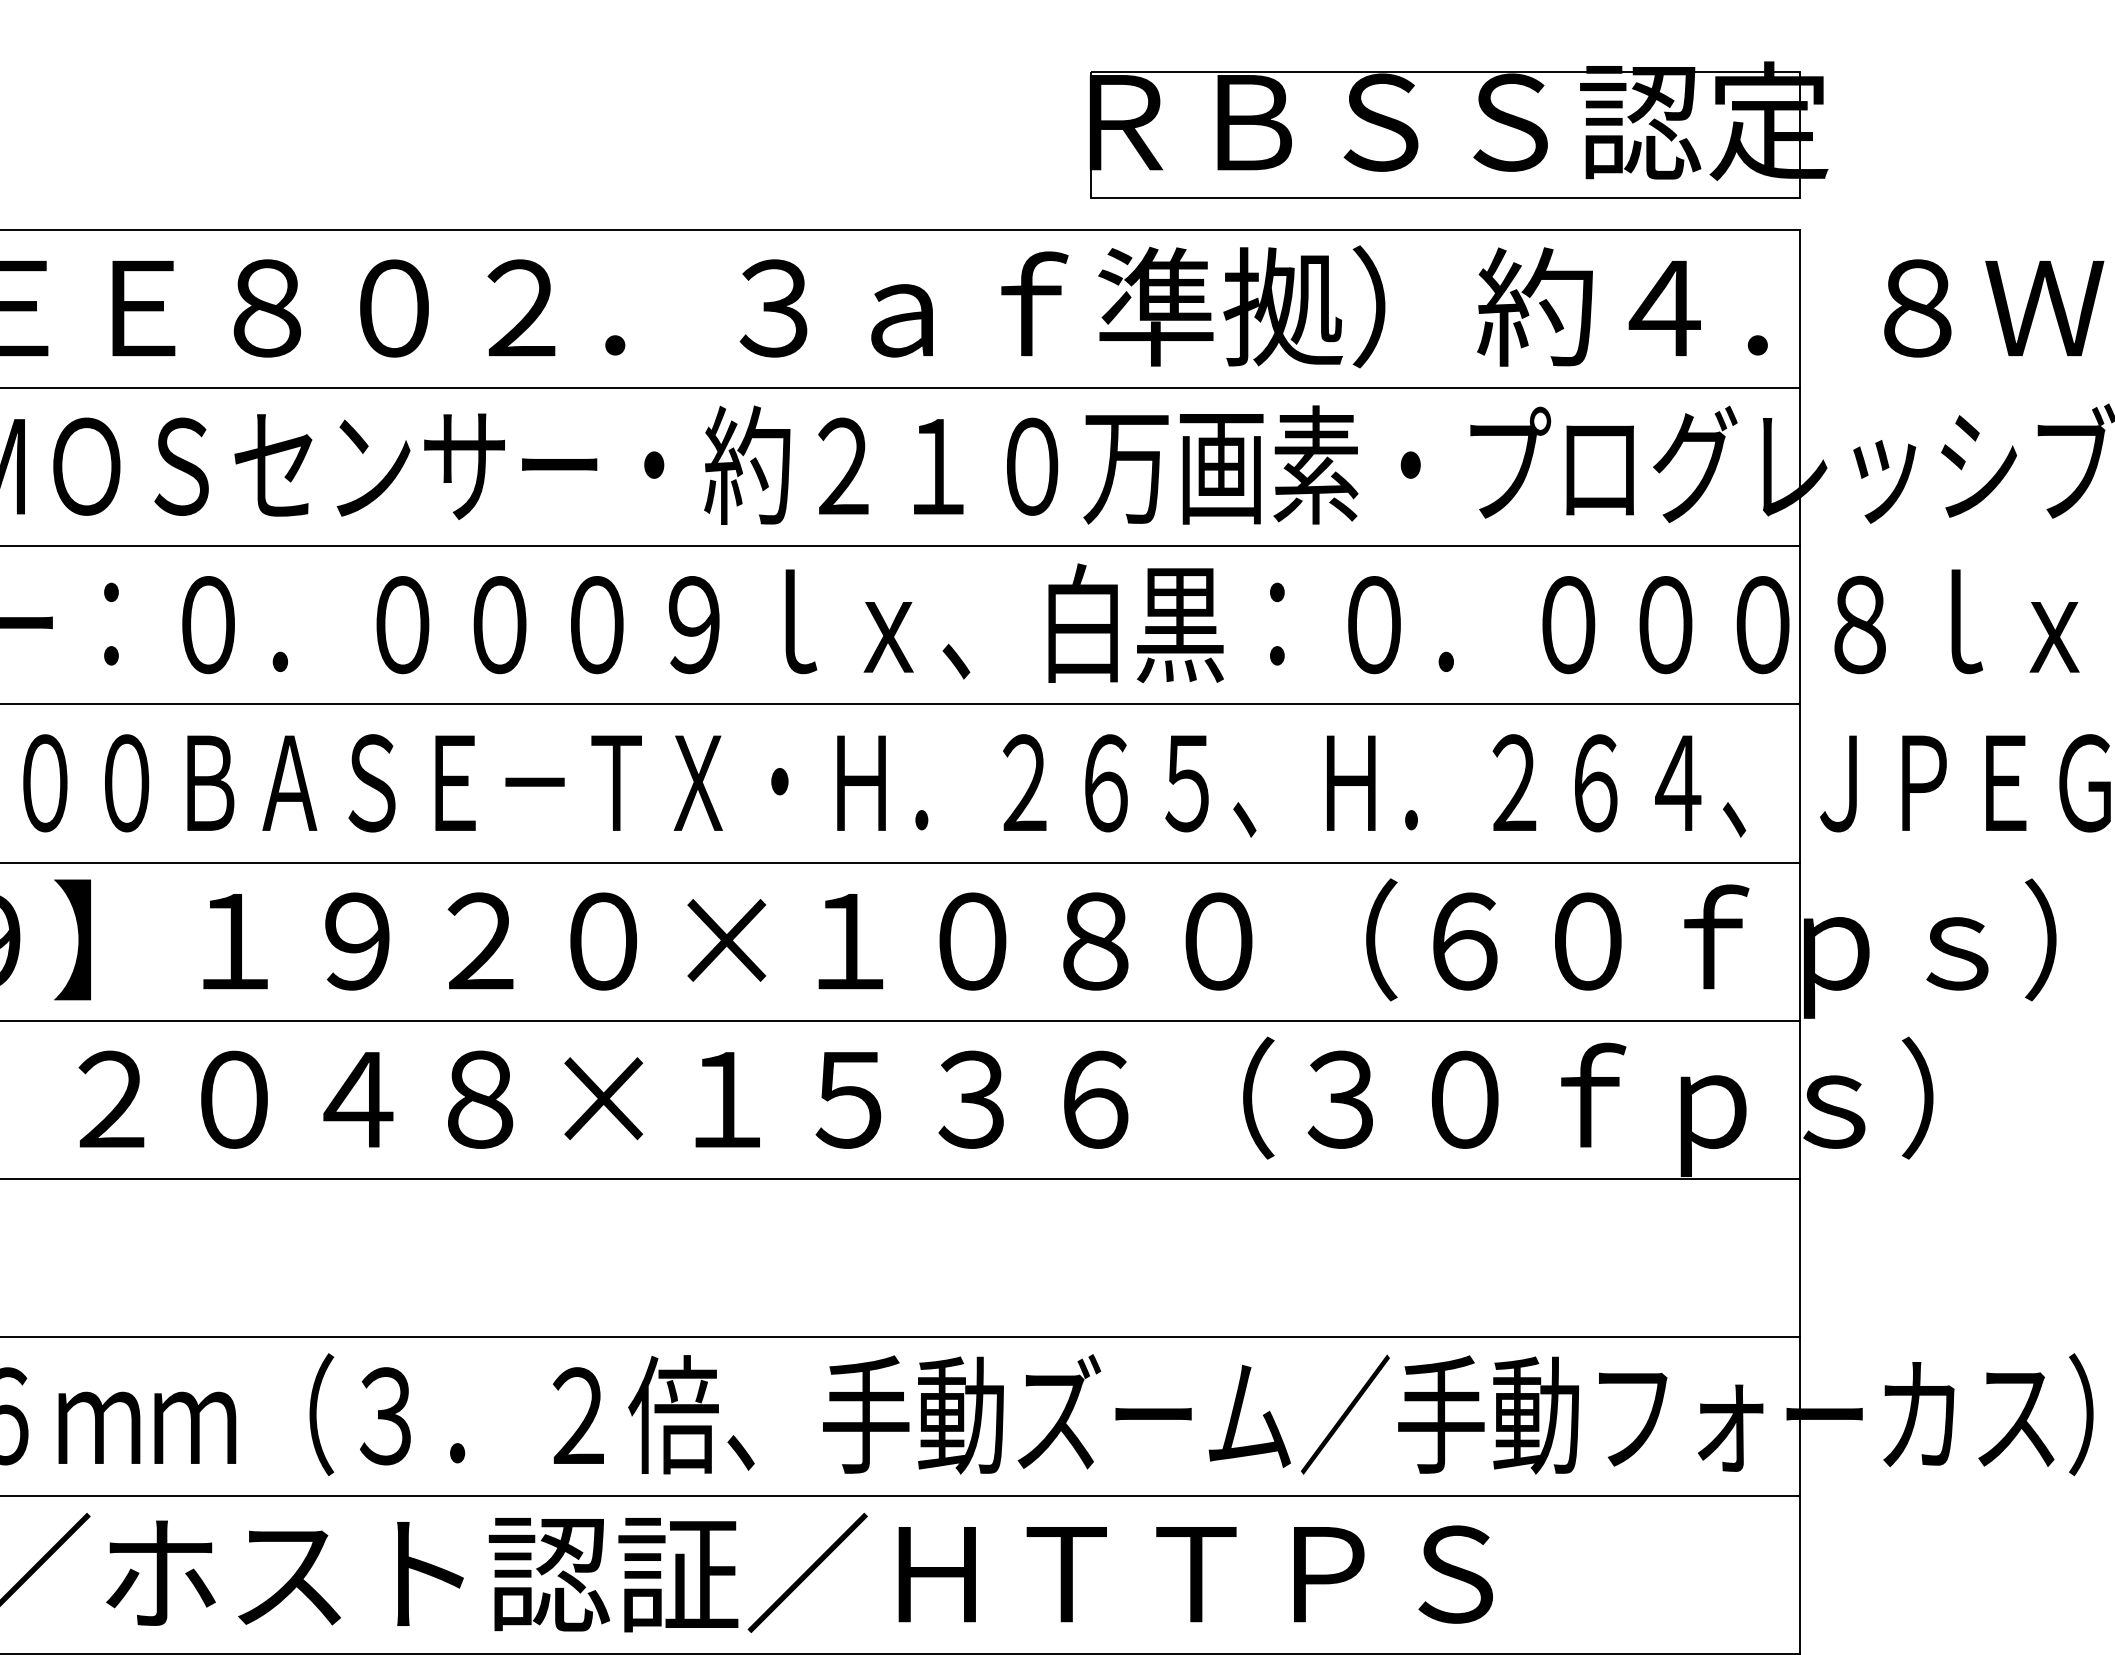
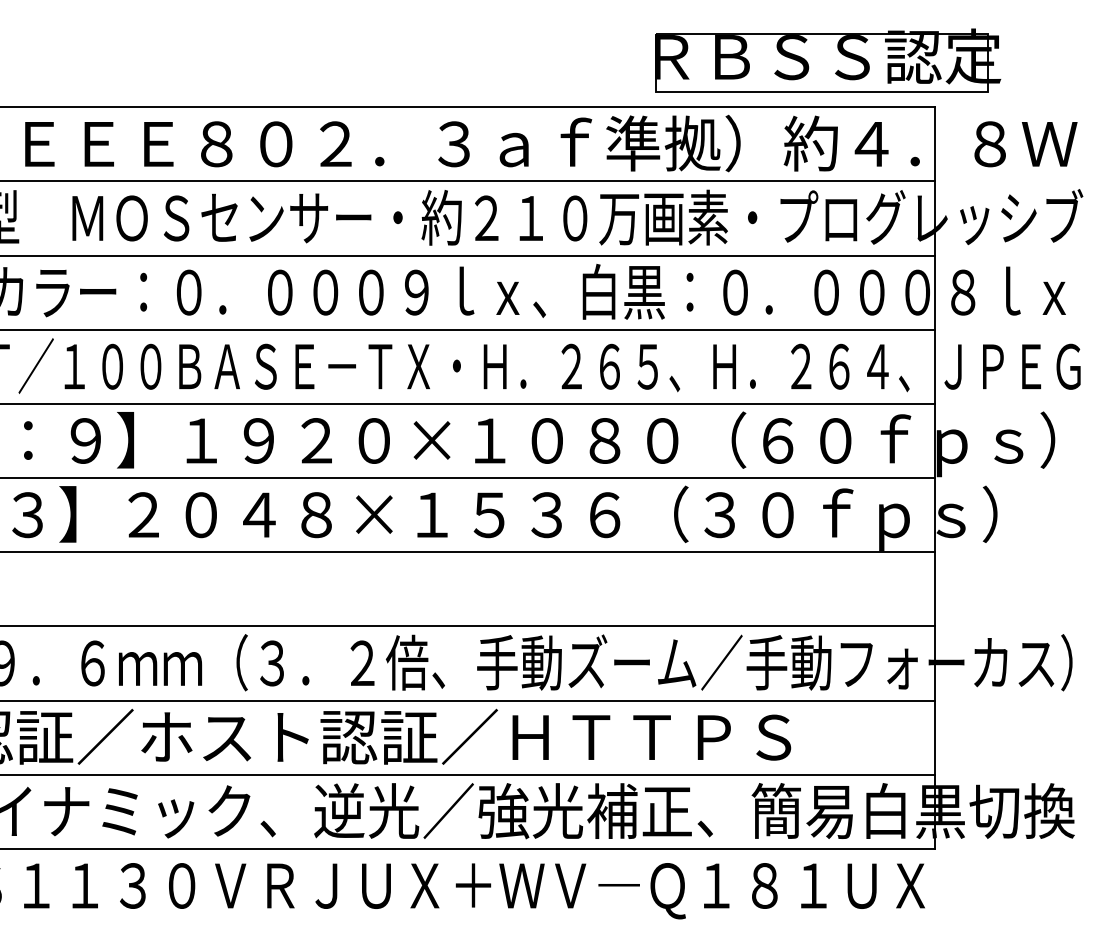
part: (1459, 129) -> (828, 60), moved

